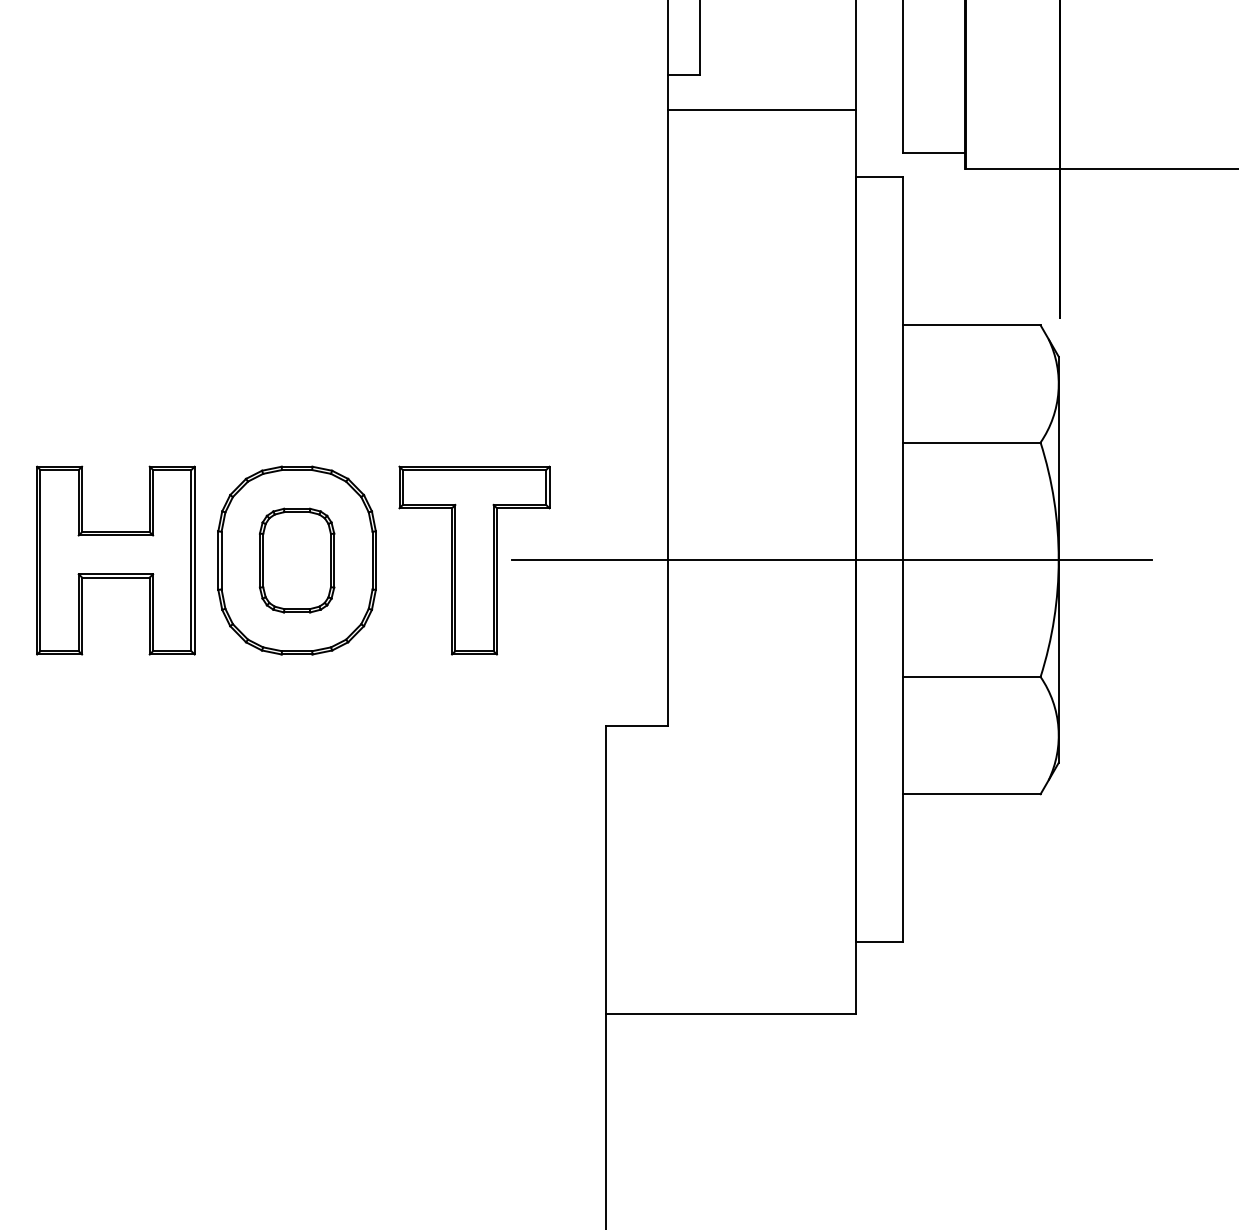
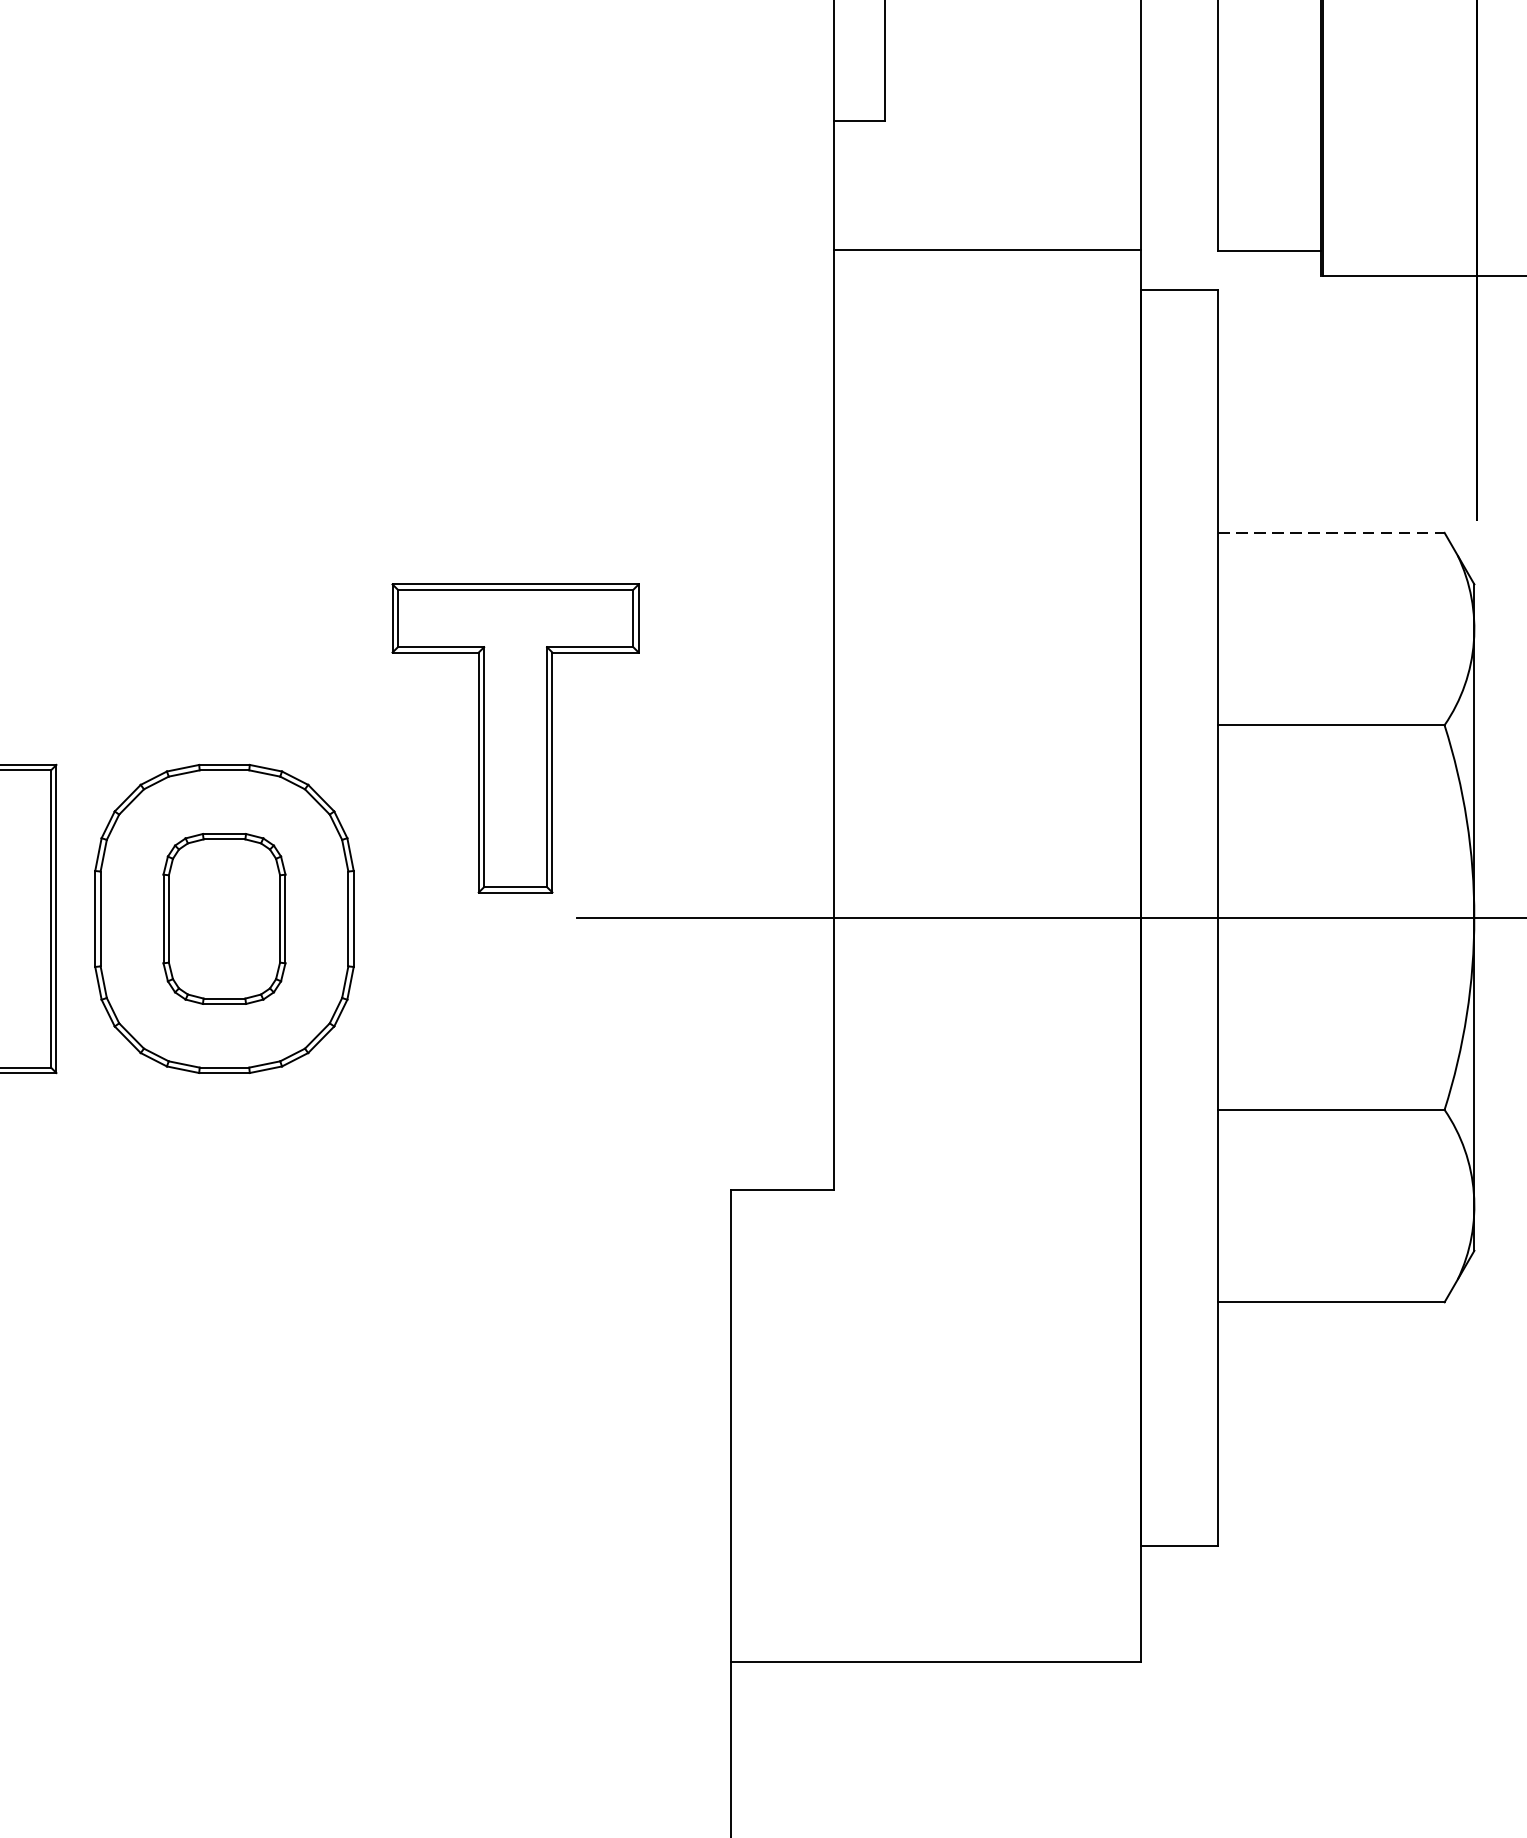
line: (761, 110) -> (986, 250), moved
line: (972, 325) -> (1332, 533), solid -> dashed
part: (474, 560) -> (515, 738), moved

